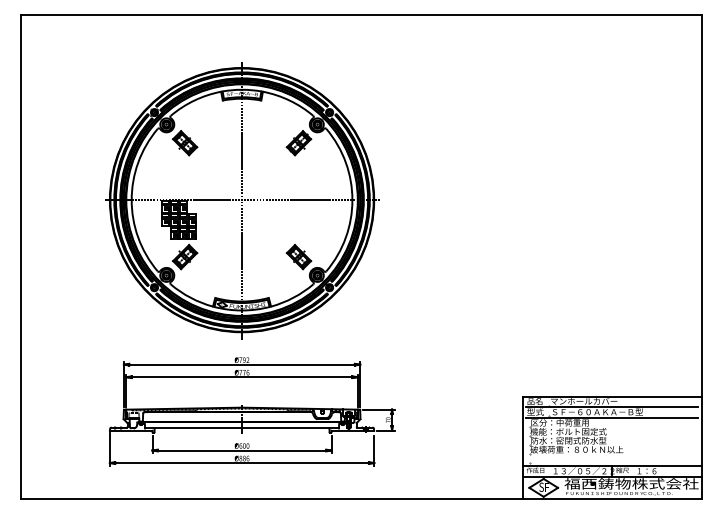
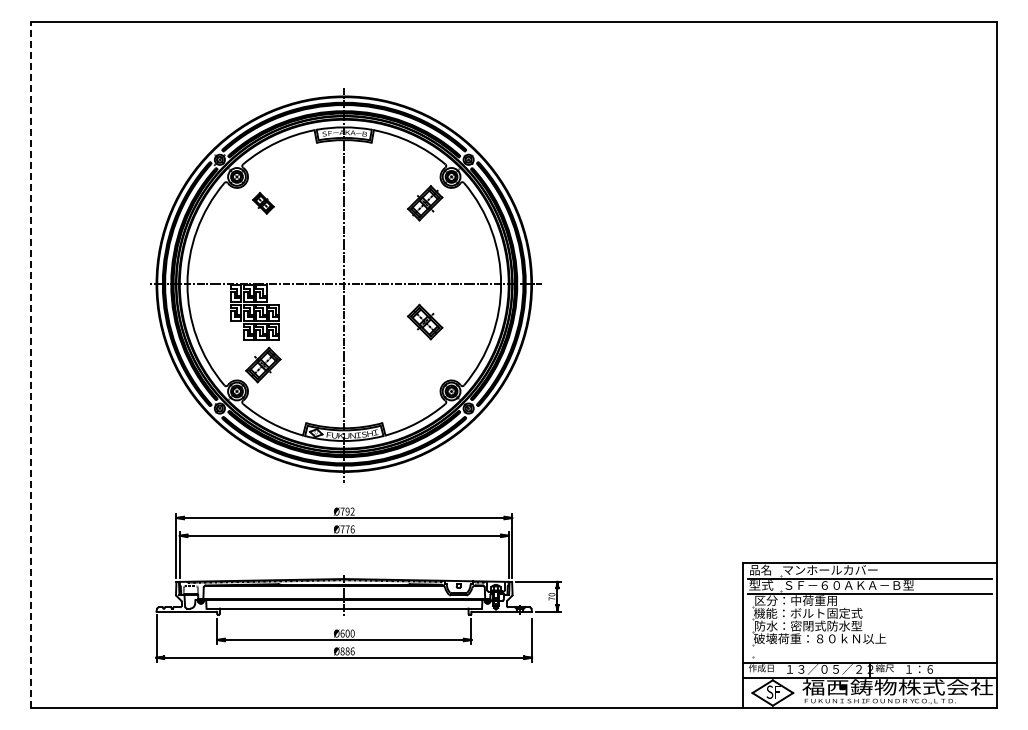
part: (185, 143) -> (263, 203), size x0.6
line: (21, 256) -> (30, 364), solid -> dashed
part: (299, 256) -> (425, 321), moved

